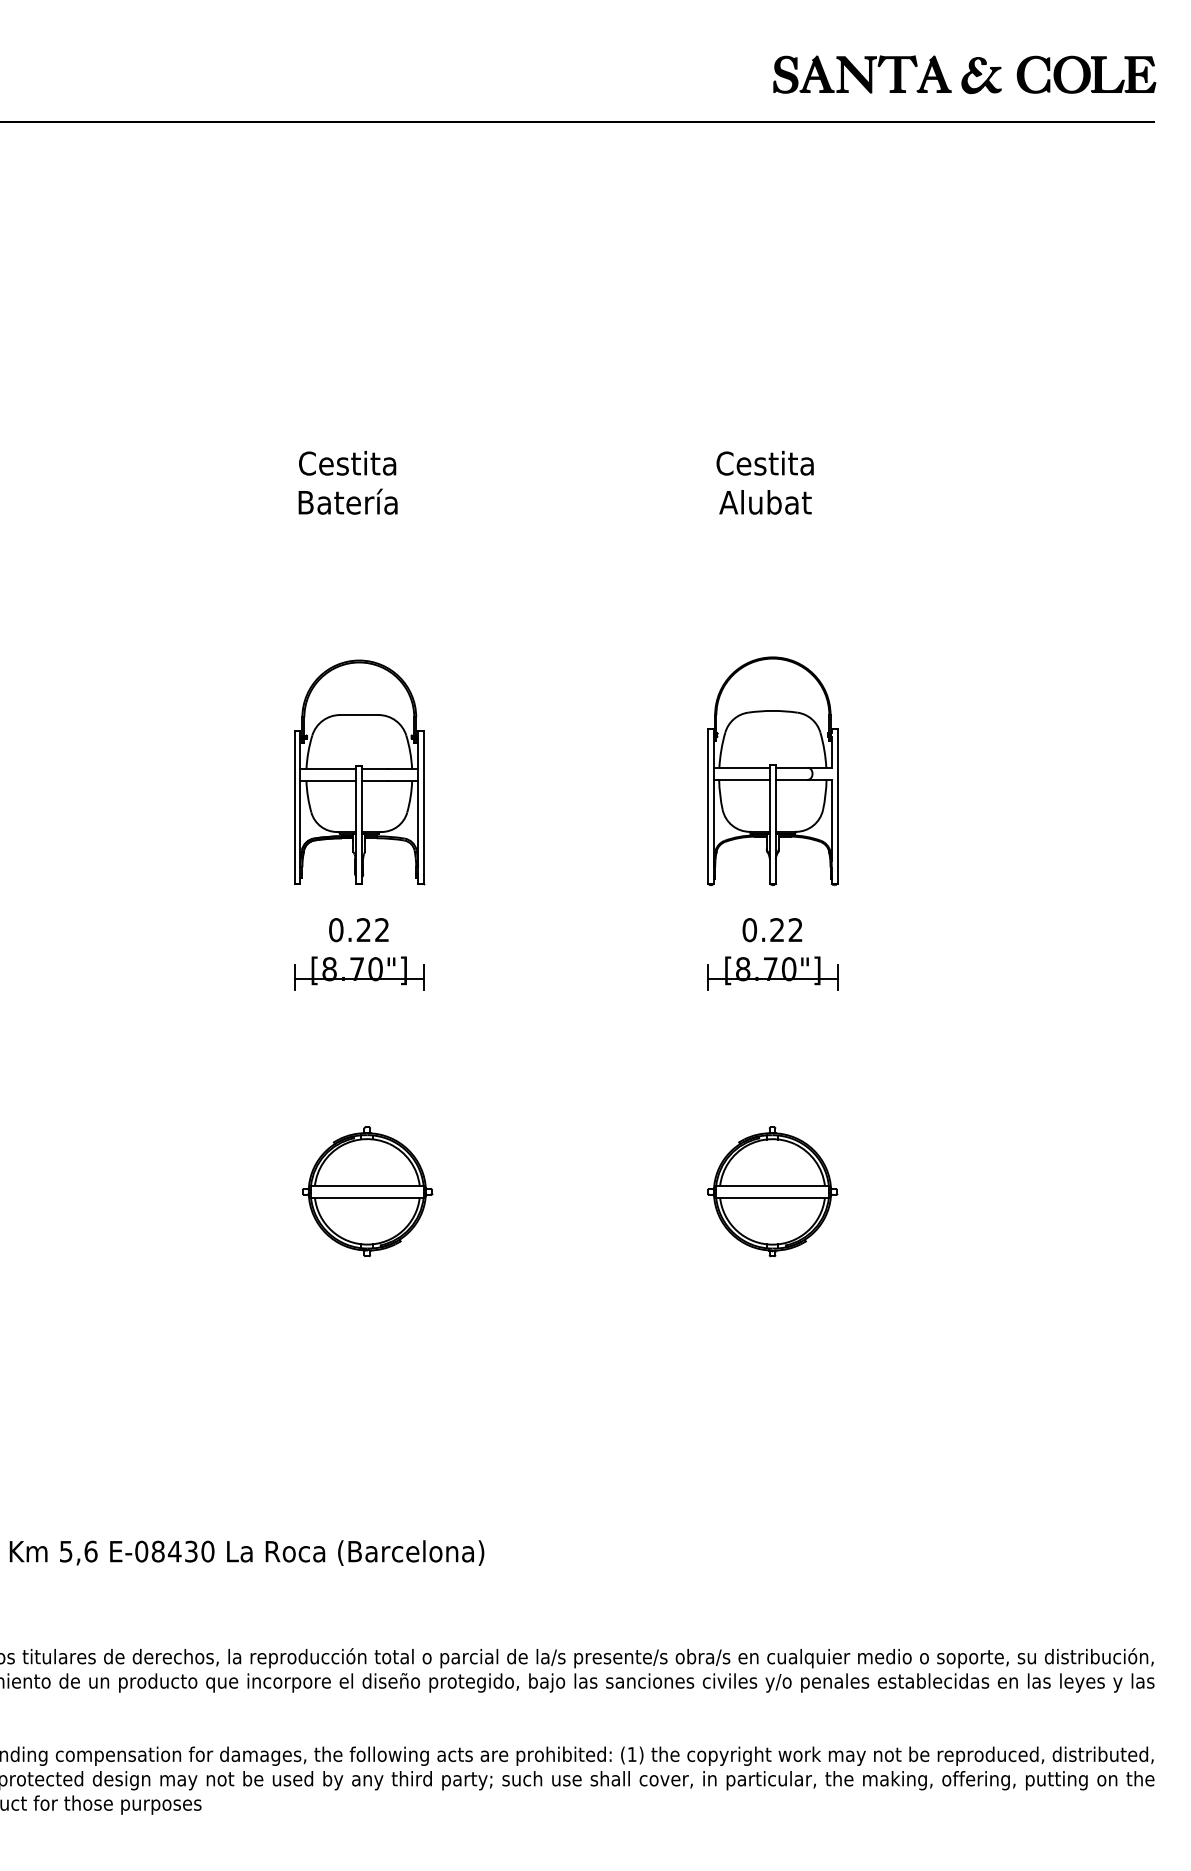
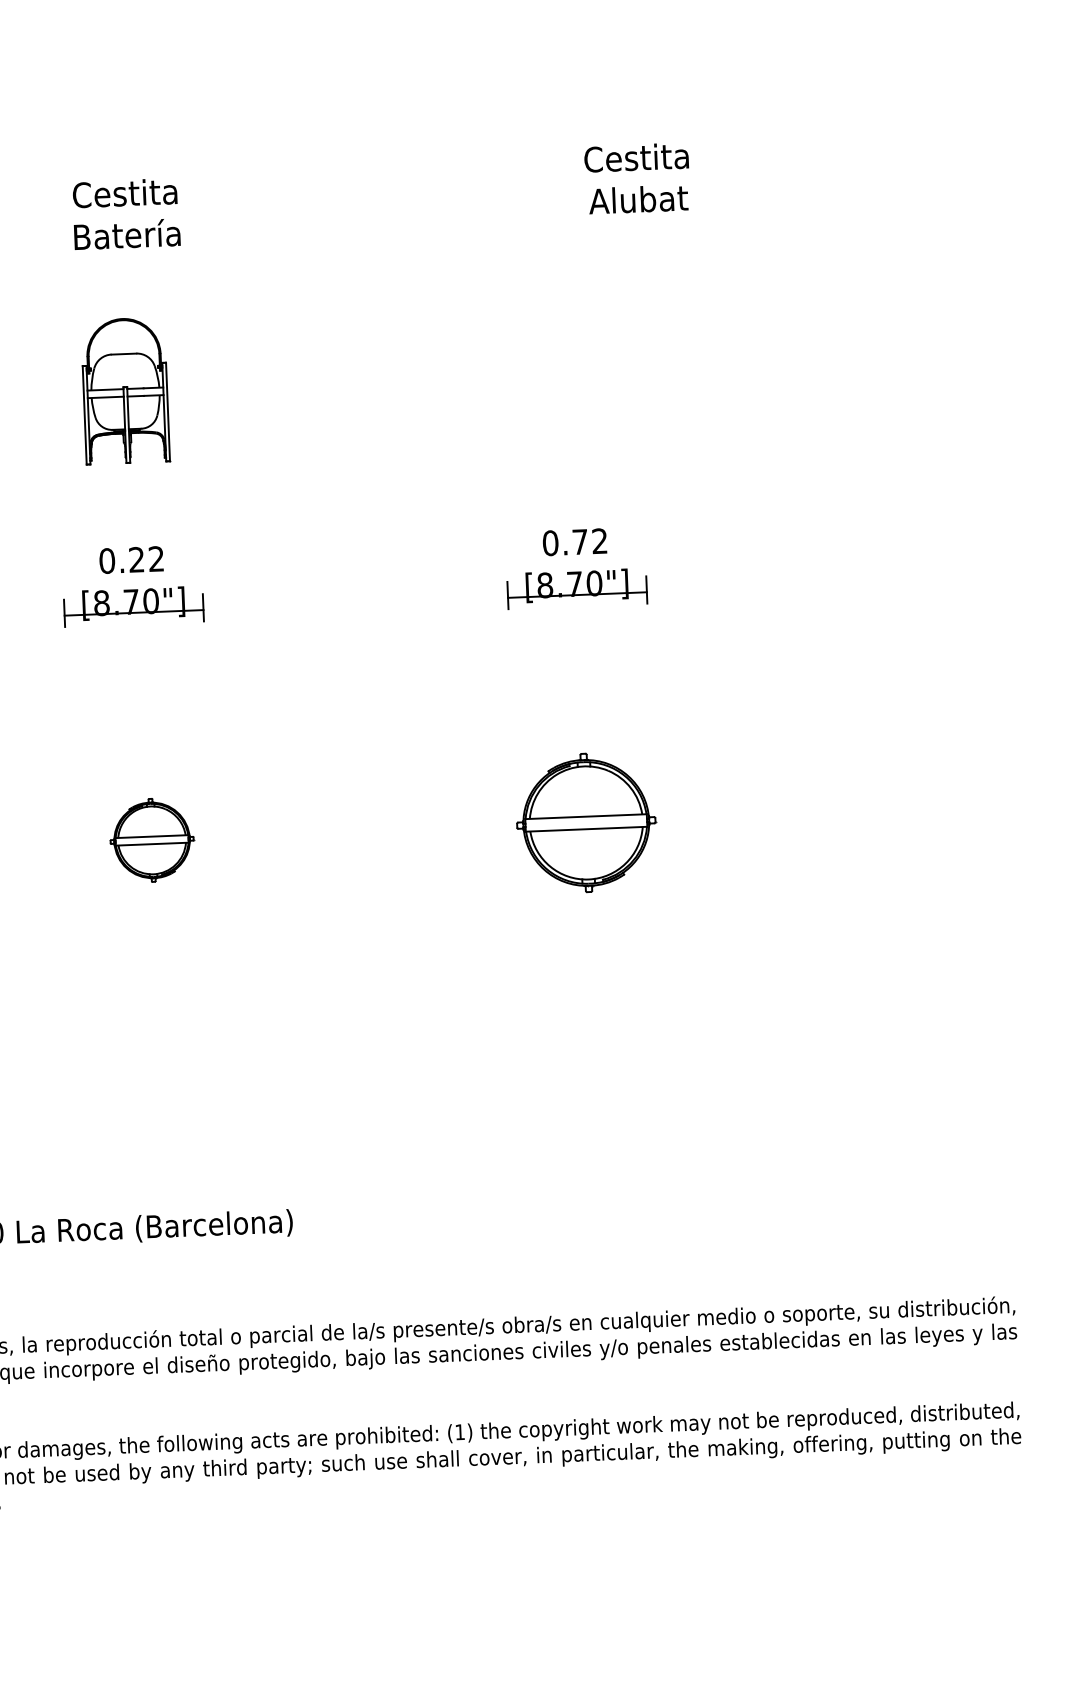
text: (347, 482) -> (125, 213), moved
text: (764, 482) -> (636, 178), moved
part: (772, 770) -> (568, 371), removed
part: (359, 772) -> (125, 391), size x0.6
text: (777, 929) -> (580, 541), 0.22 -> 0.72
part: (367, 1191) -> (151, 839), size x0.6

